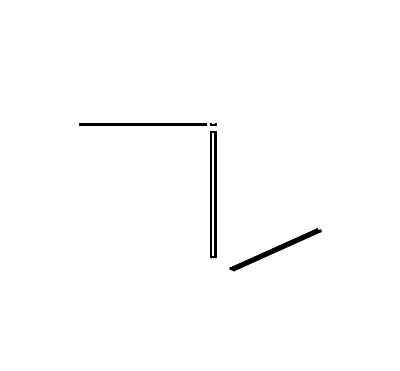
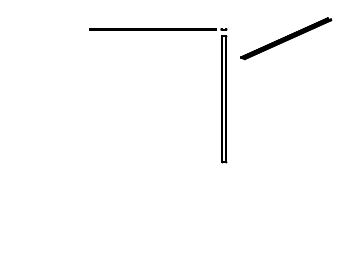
part: (275, 249) -> (286, 38), moved

